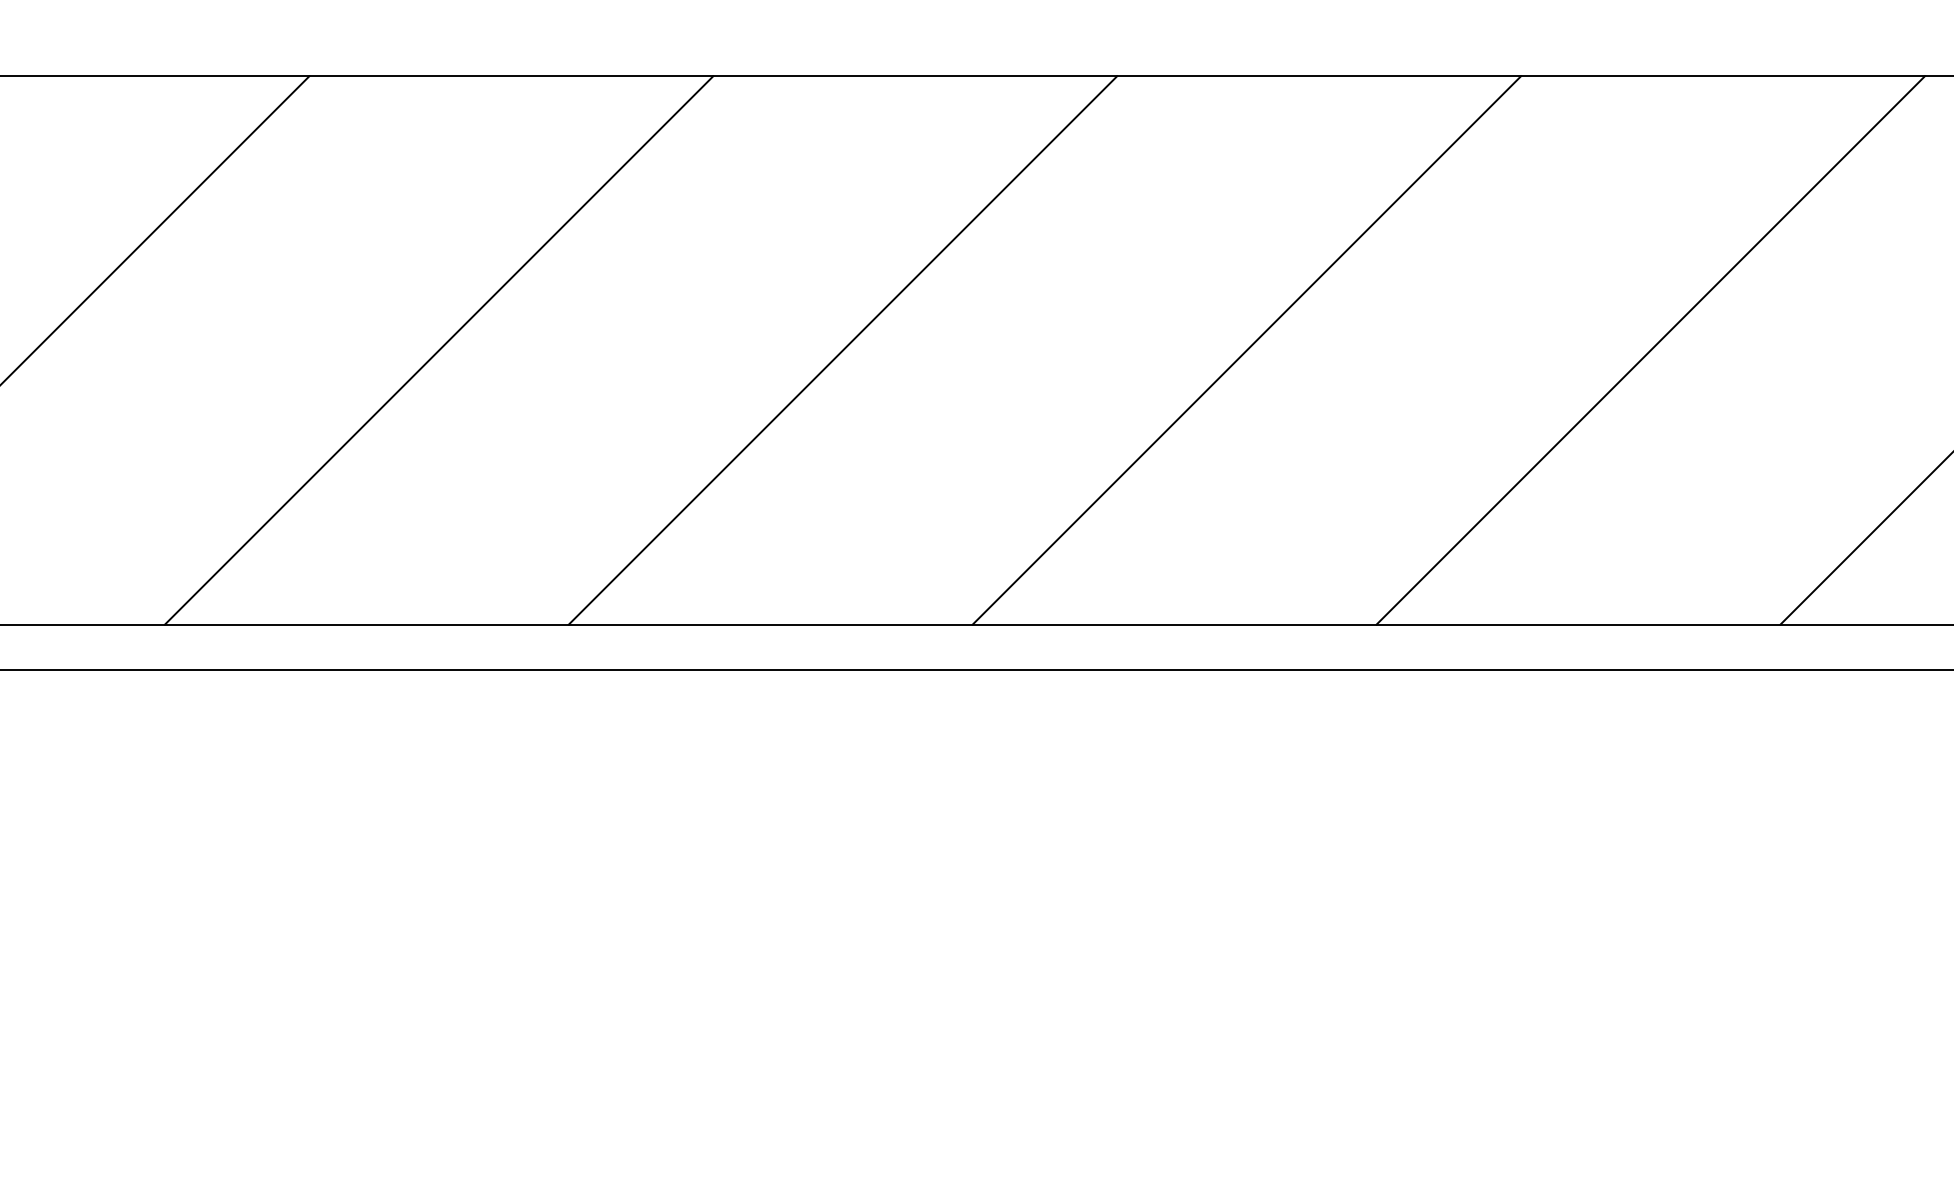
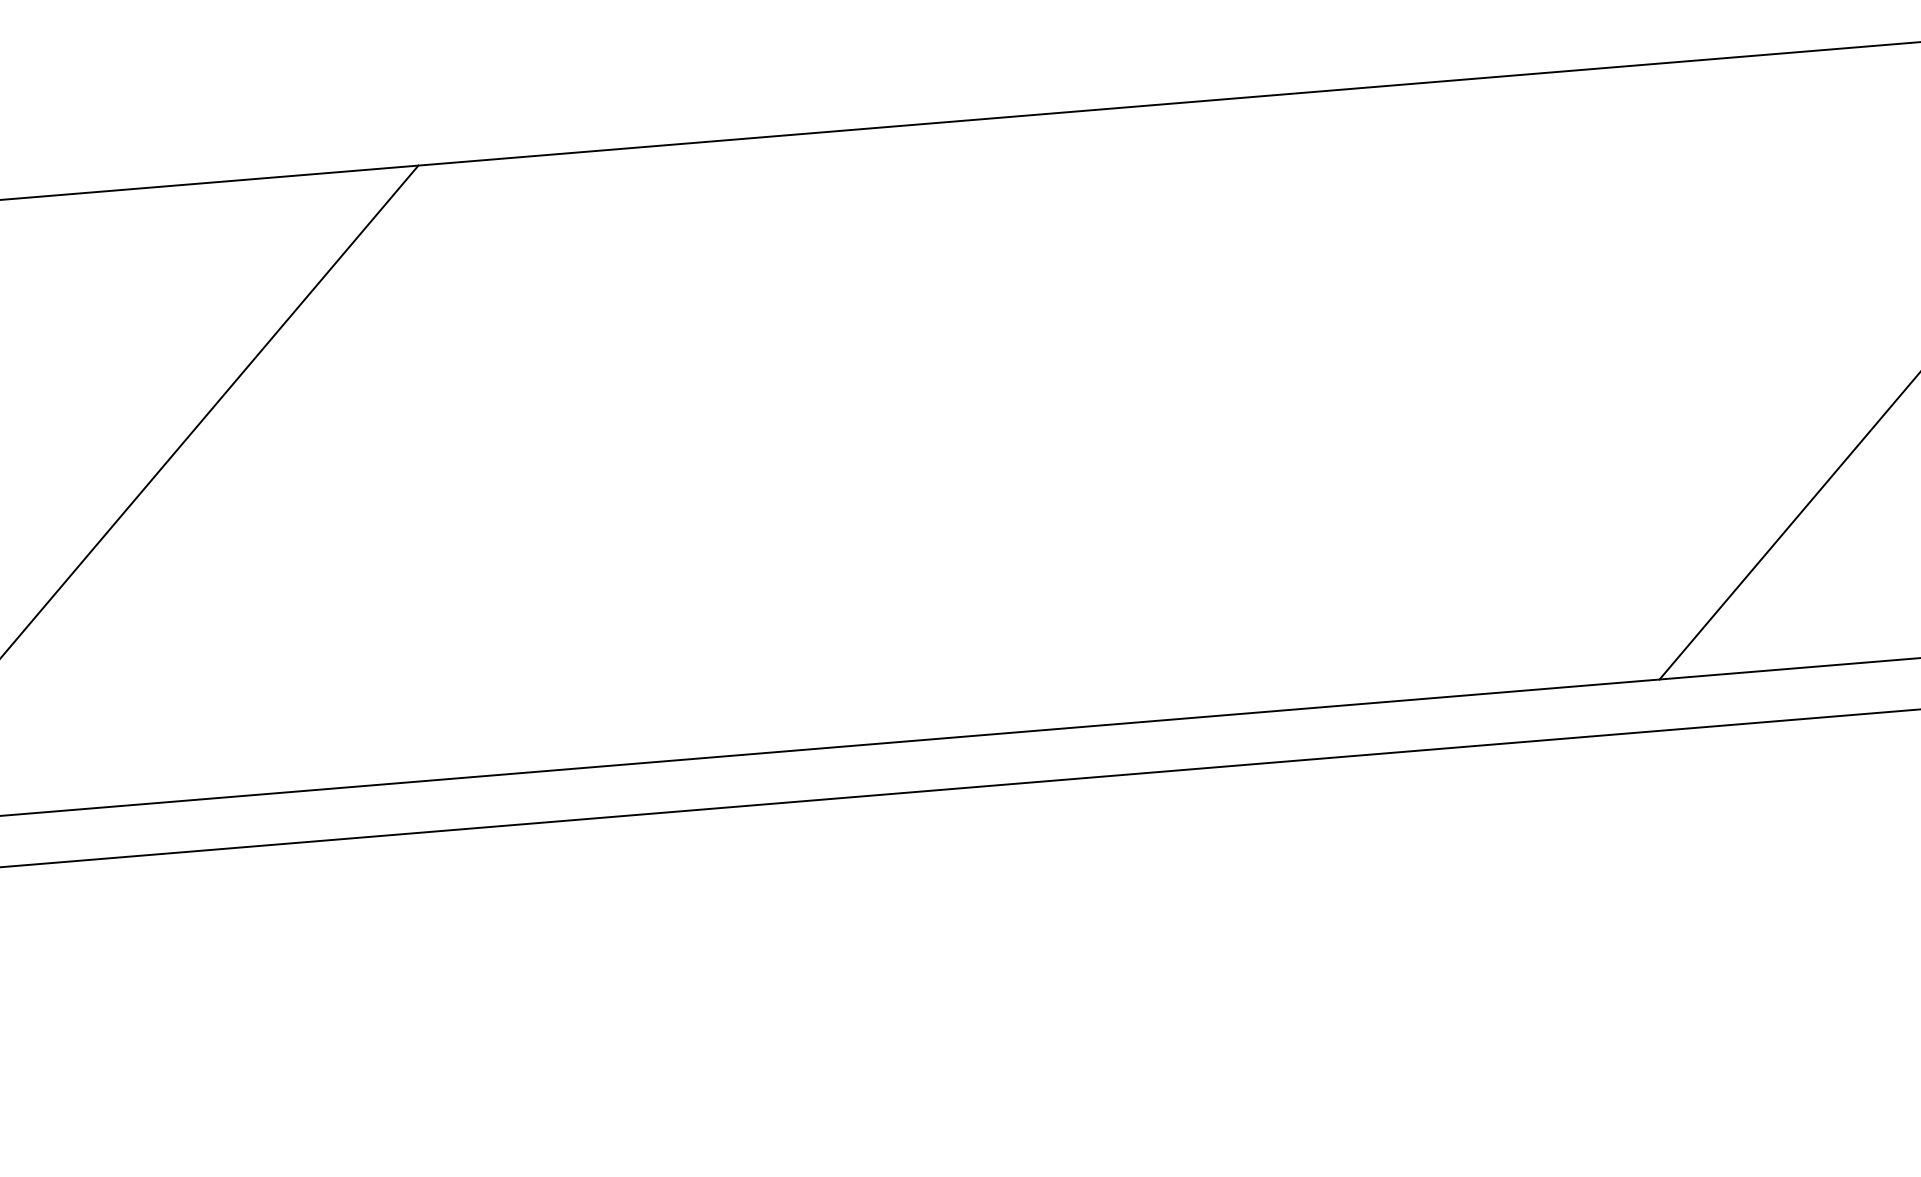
line: (842, 350) -> (587, 459), removed
line: (1246, 350) -> (1038, 422), removed
line: (1650, 350) -> (1489, 385), removed

